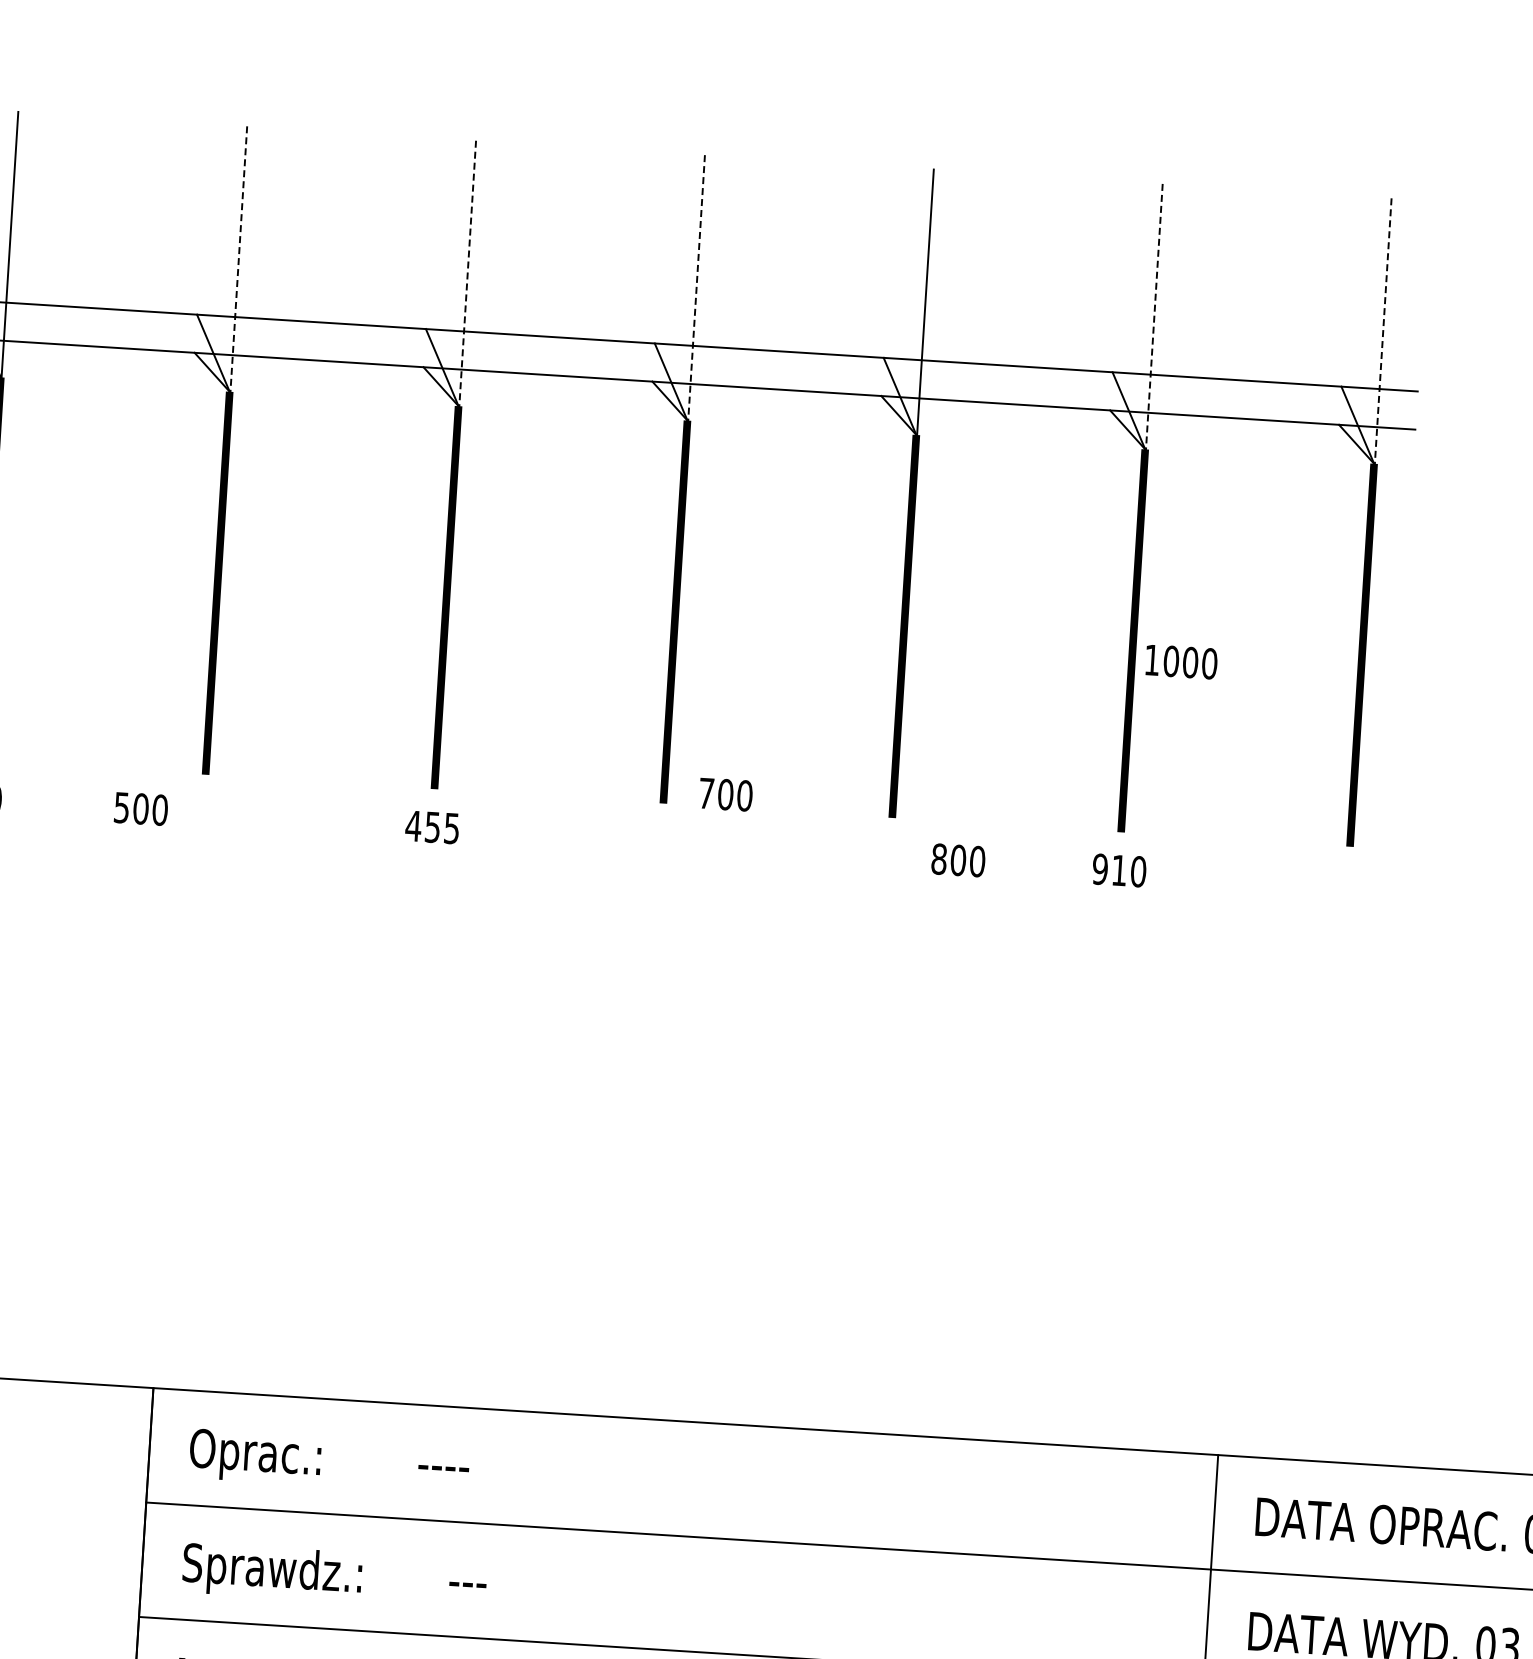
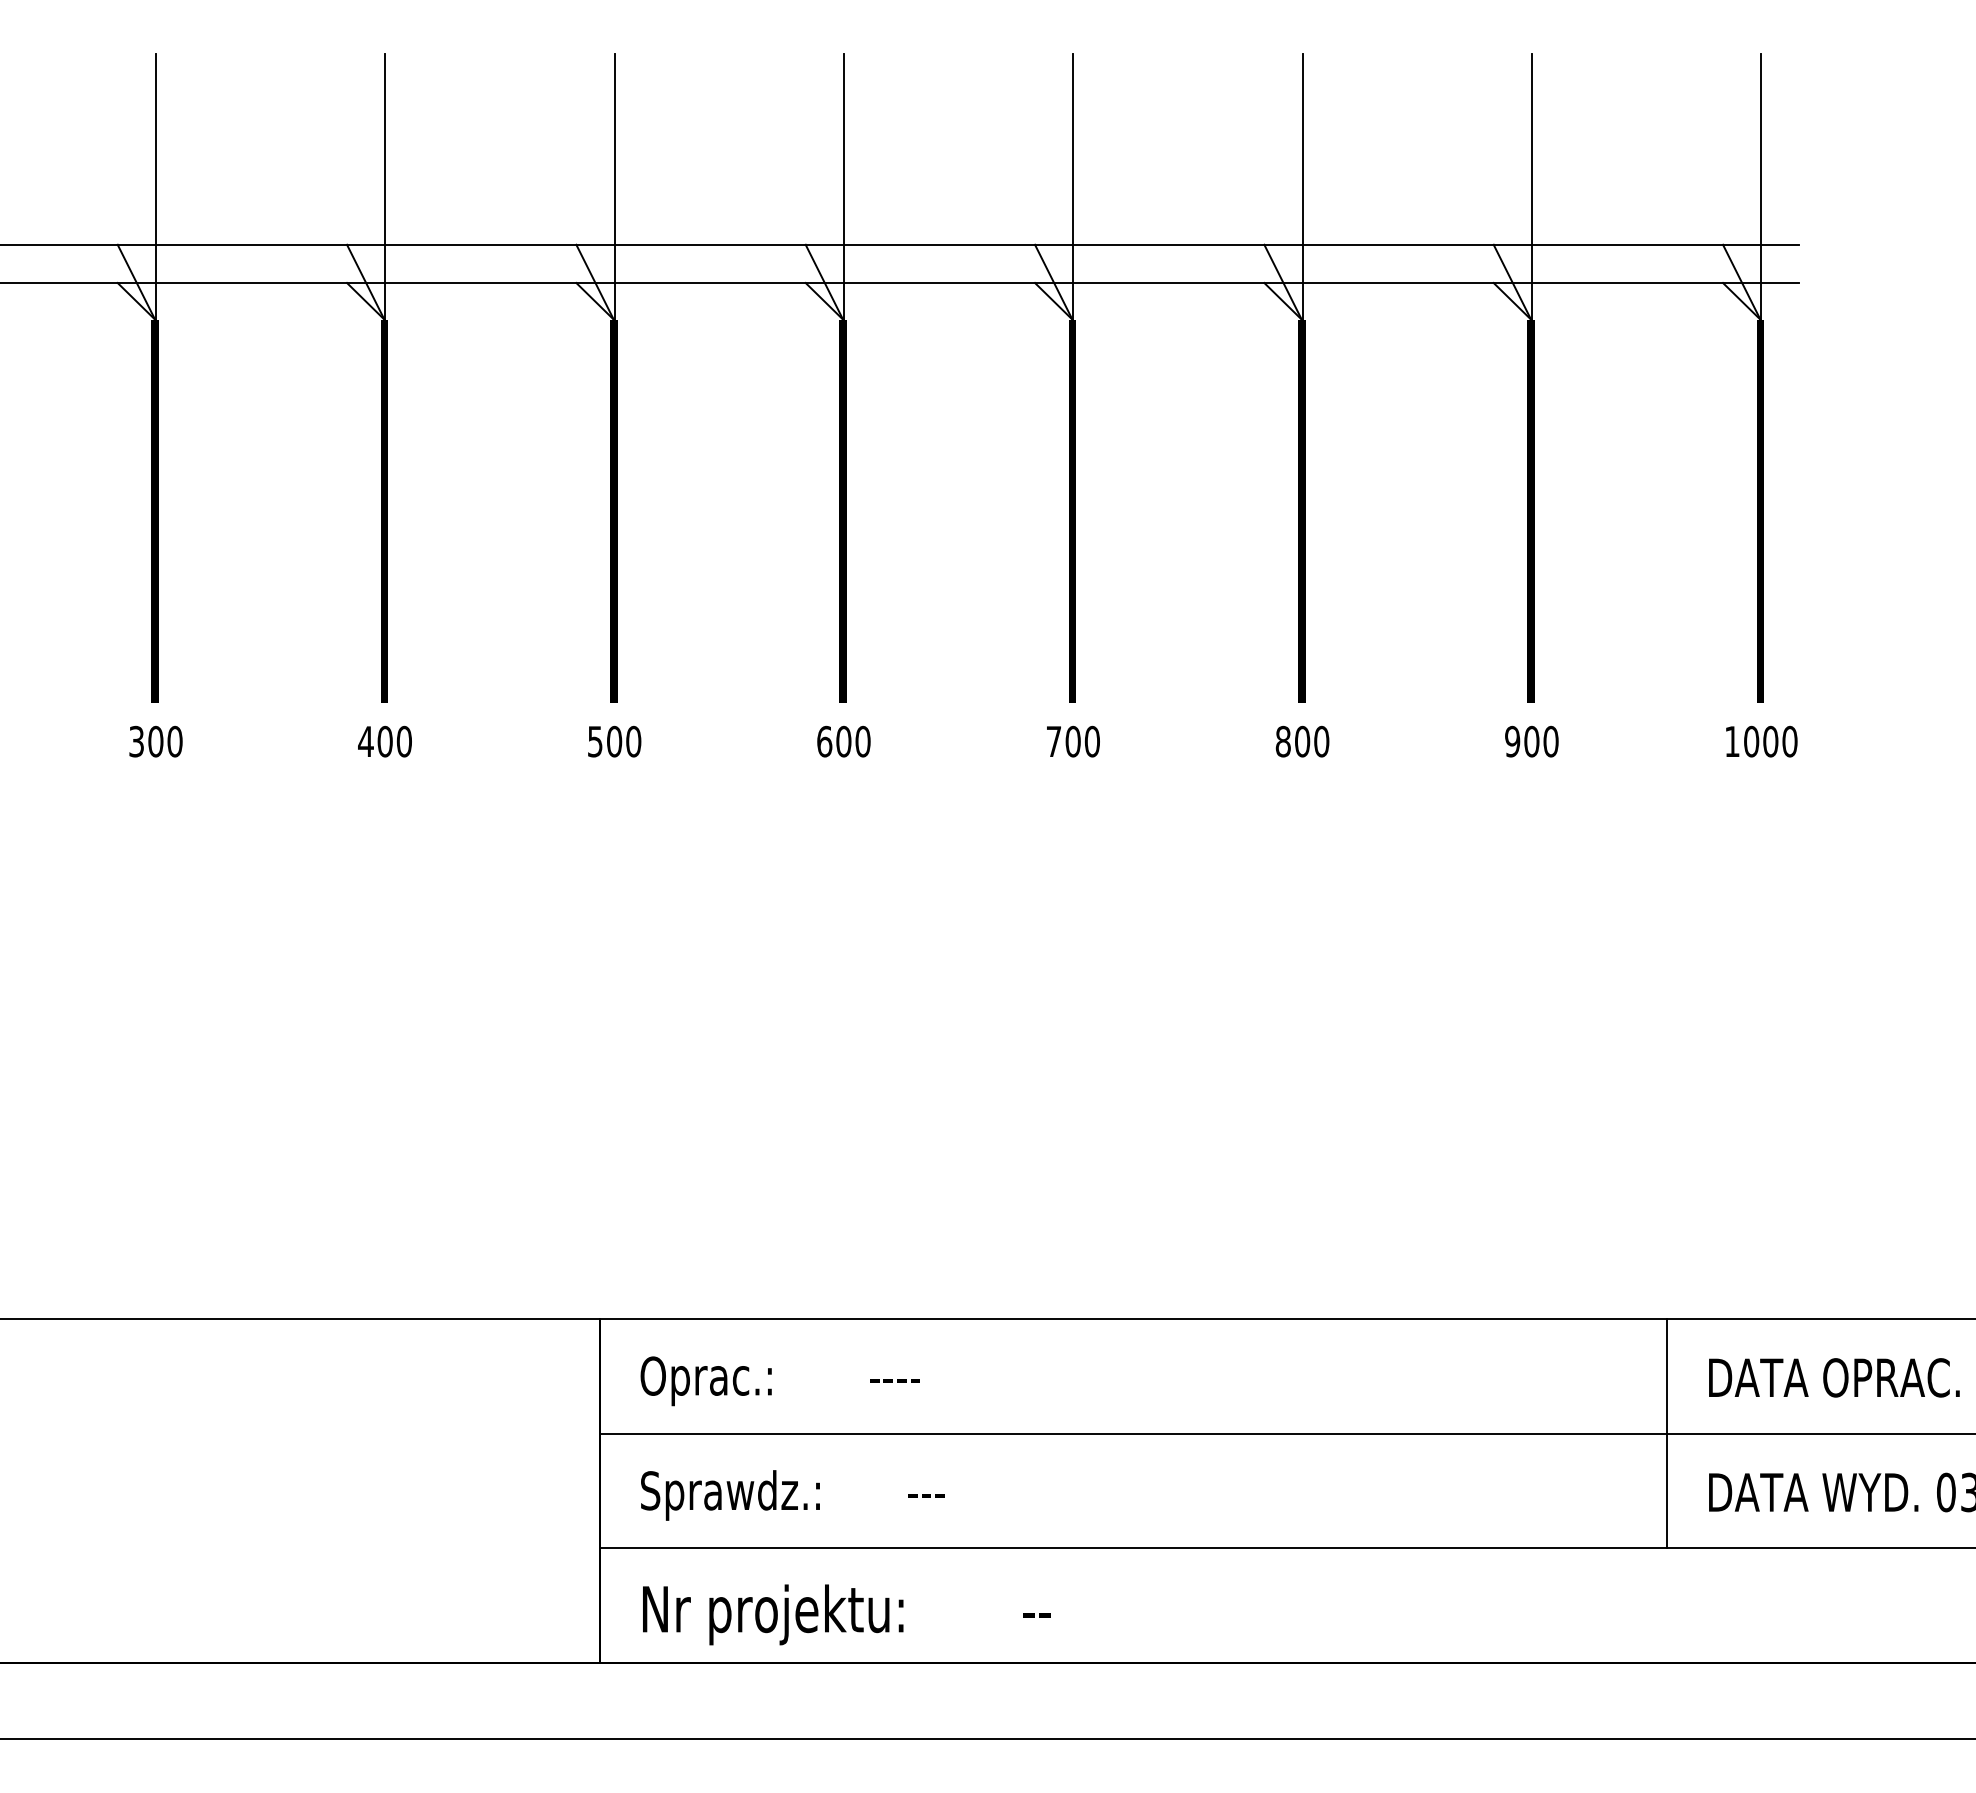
line: (238, 259) -> (614, 187), dashed -> solid
line: (467, 274) -> (843, 187), dashed -> solid
line: (696, 288) -> (1073, 187), dashed -> solid
line: (1153, 317) -> (1531, 187), dashed -> solid
line: (1383, 331) -> (1761, 187), dashed -> solid
text: (1181, 661) -> (1761, 741), moved
text: (726, 794) -> (1073, 741), moved
text: (141, 808) -> (614, 741), moved
text: (432, 827) -> (843, 741), 455 -> 600
text: (958, 860) -> (1302, 741), moved
text: (1119, 870) -> (1531, 741), 910 -> 900

